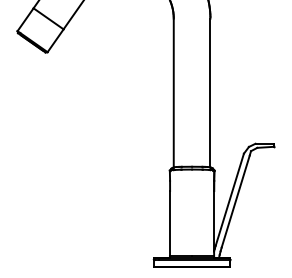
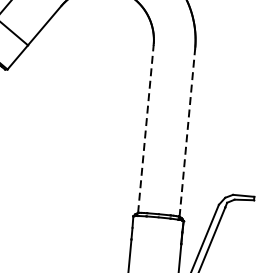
line: (173, 92) -> (145, 128), solid -> dashed
line: (210, 92) -> (187, 132), solid -> dashed

